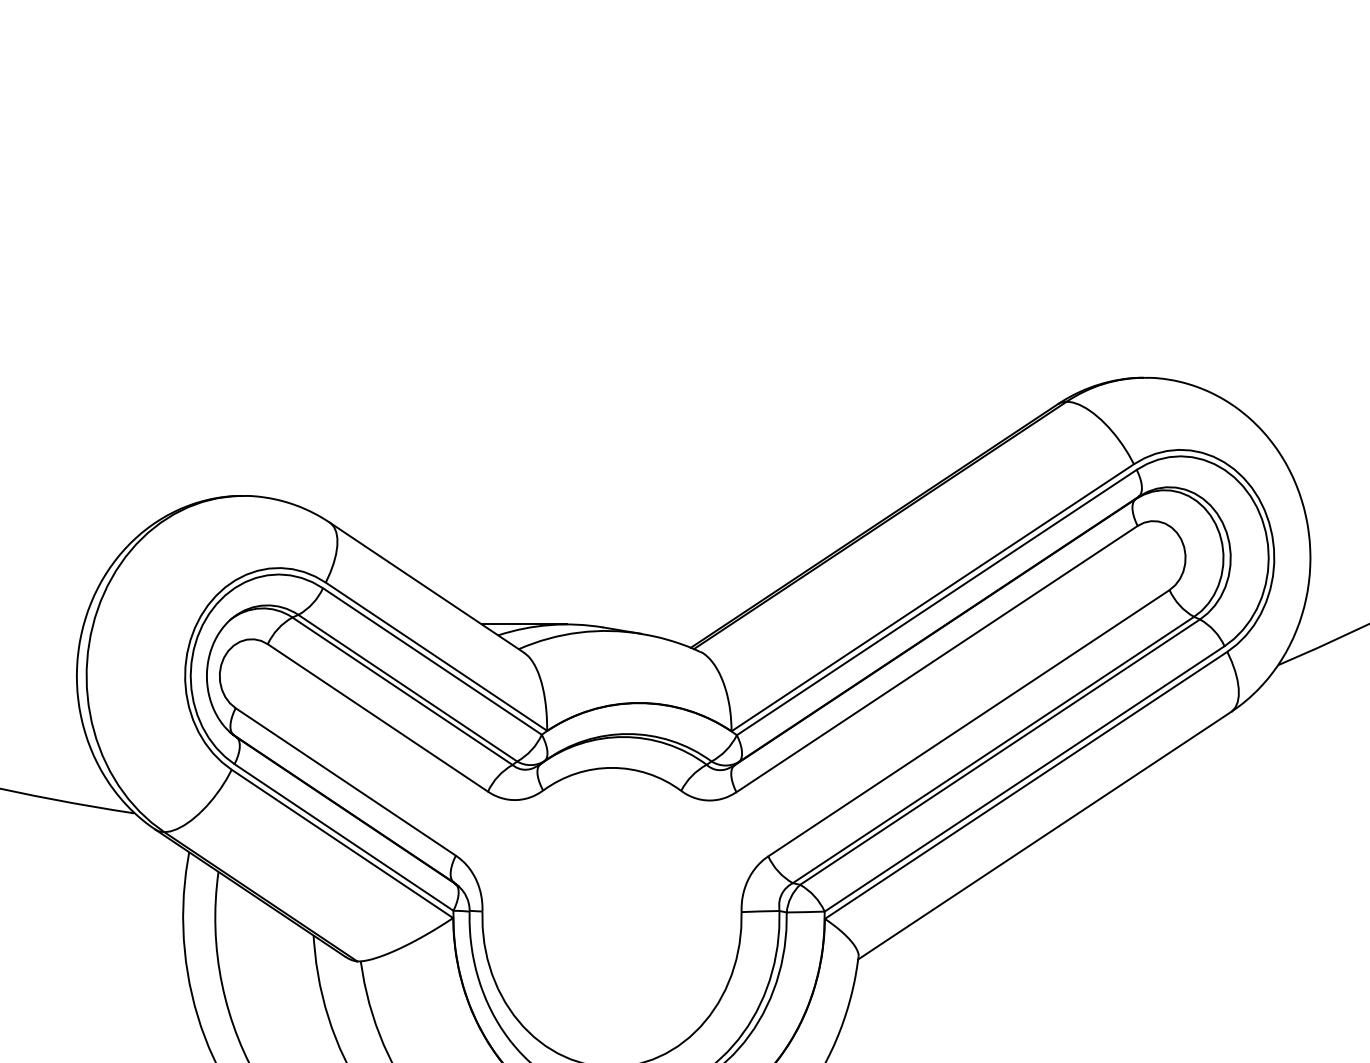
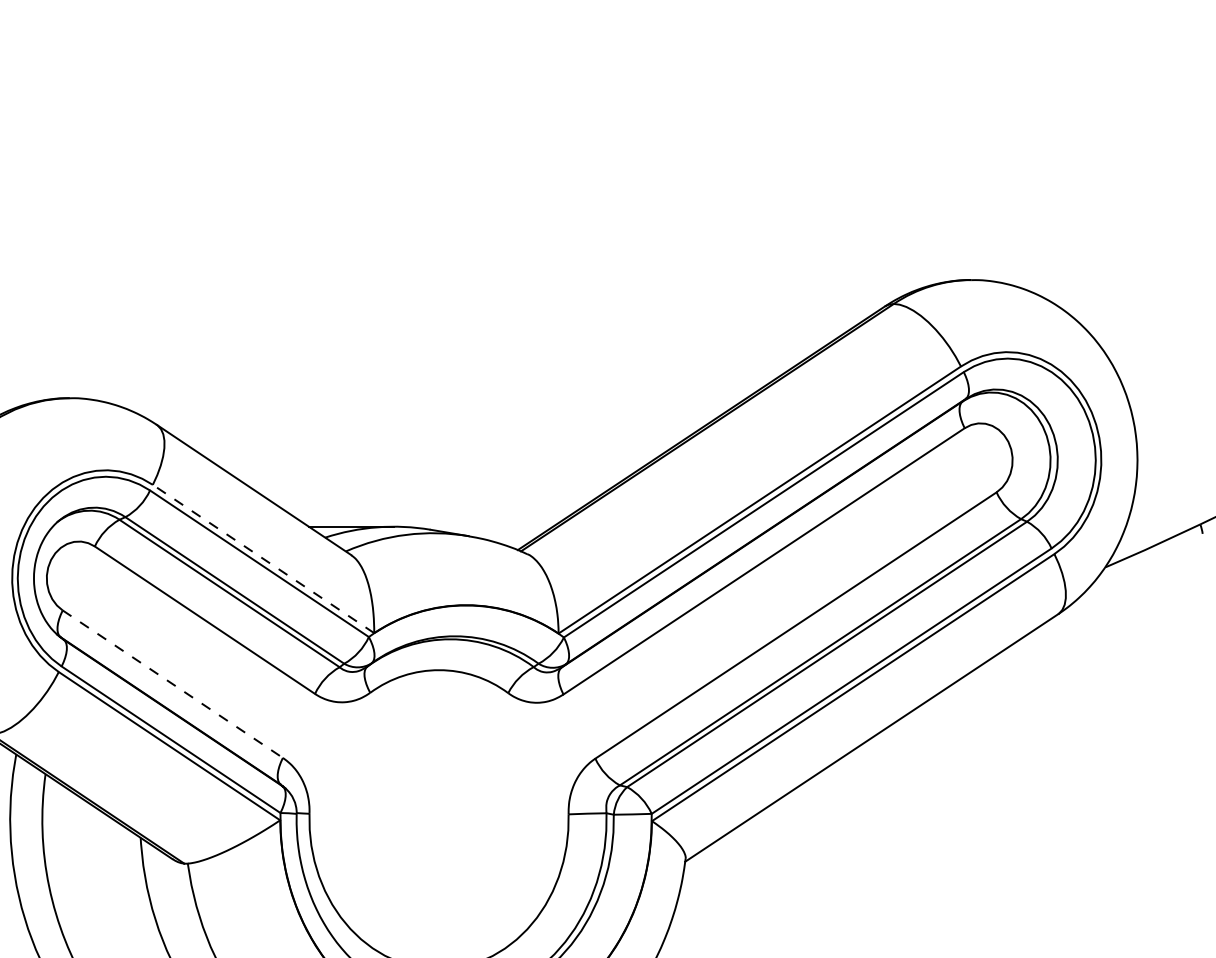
line: (436, 656) -> (263, 558), solid -> dashed
line: (346, 782) -> (173, 684), solid -> dashed

